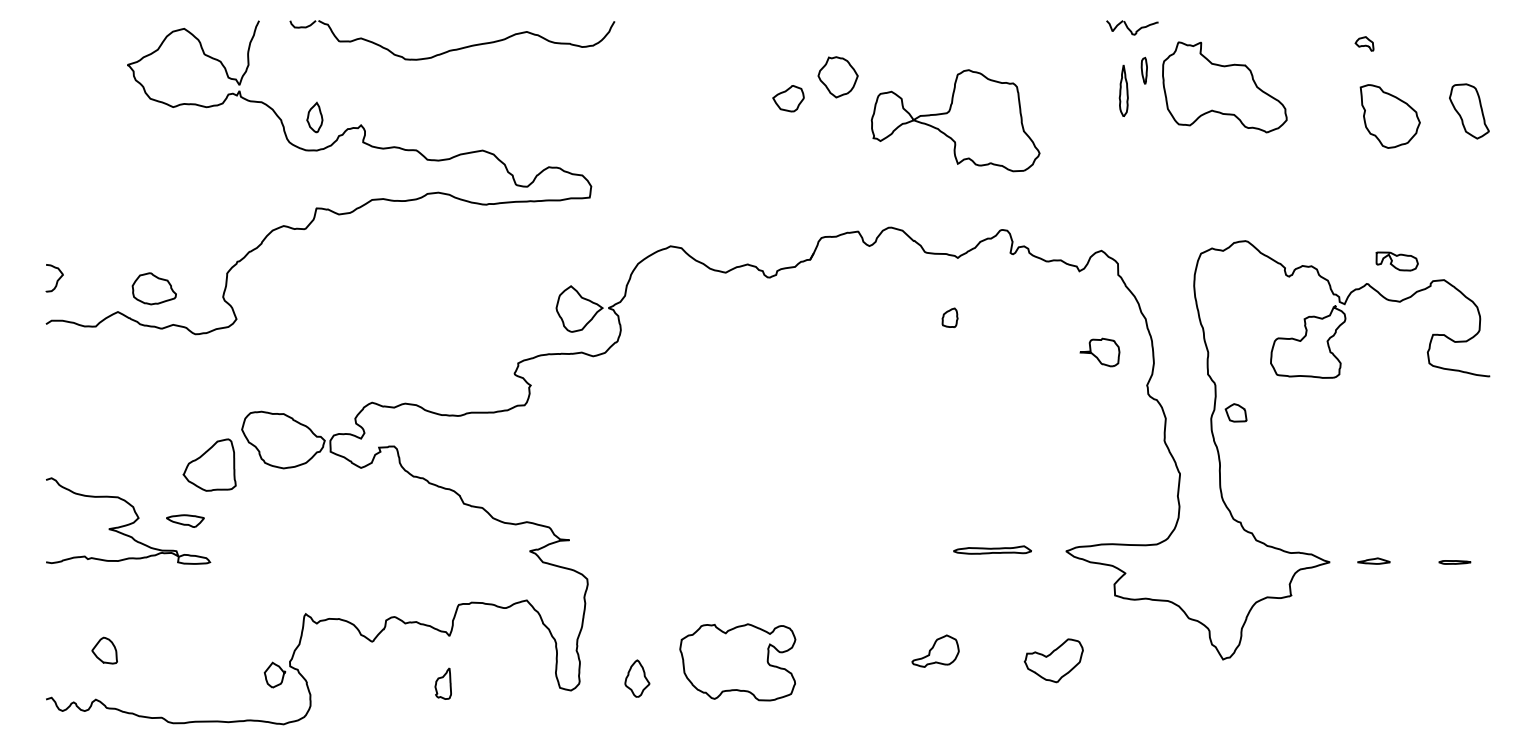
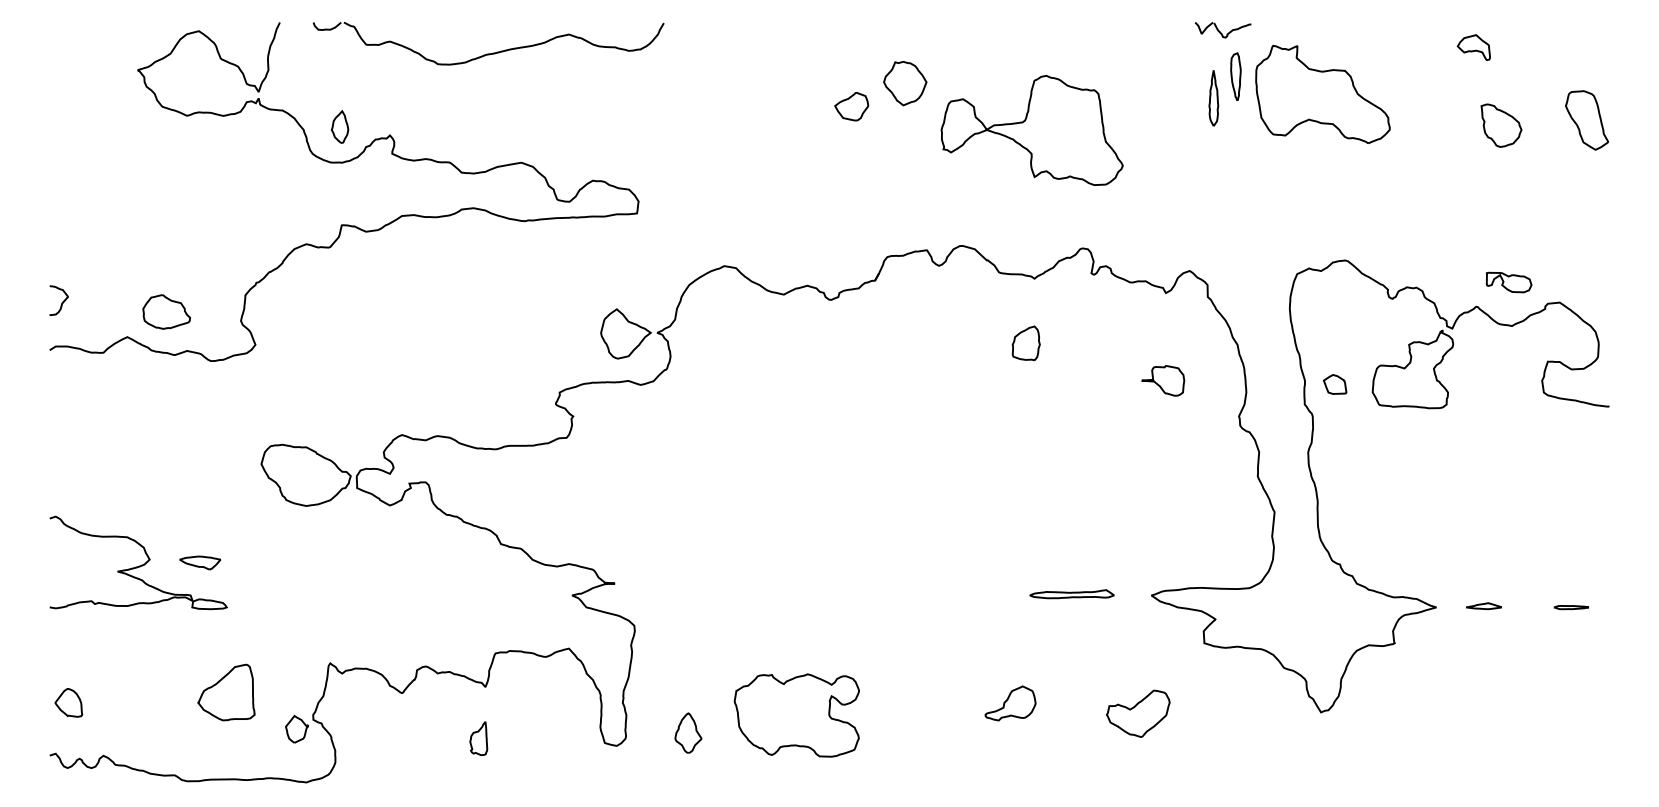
part: (1364, 43) -> (1473, 47), size x1.67
part: (1144, 70) -> (1236, 76), size x1.67
part: (1389, 115) -> (1500, 124), size x0.62
part: (949, 317) -> (1025, 343), size x1.67
part: (1099, 352) -> (1162, 380), moved
part: (1235, 412) -> (1334, 384), moved
part: (209, 464) -> (226, 691), moved
part: (104, 650) -> (68, 702), moved

